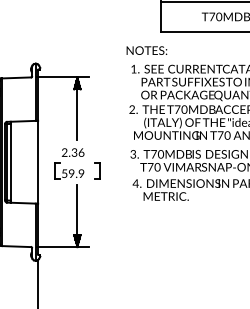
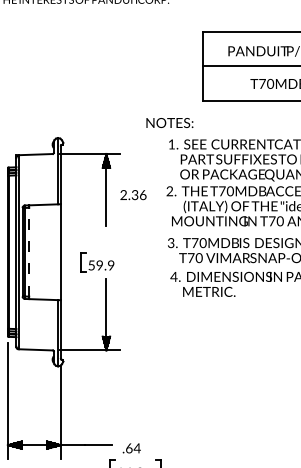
text: (146, 50) -> (169, 122), moved
text: (73, 152) -> (133, 195), moved
line: (10, 161) -> (29, 251), solid -> dashed
part: (97, 171) -> (129, 262), removed

